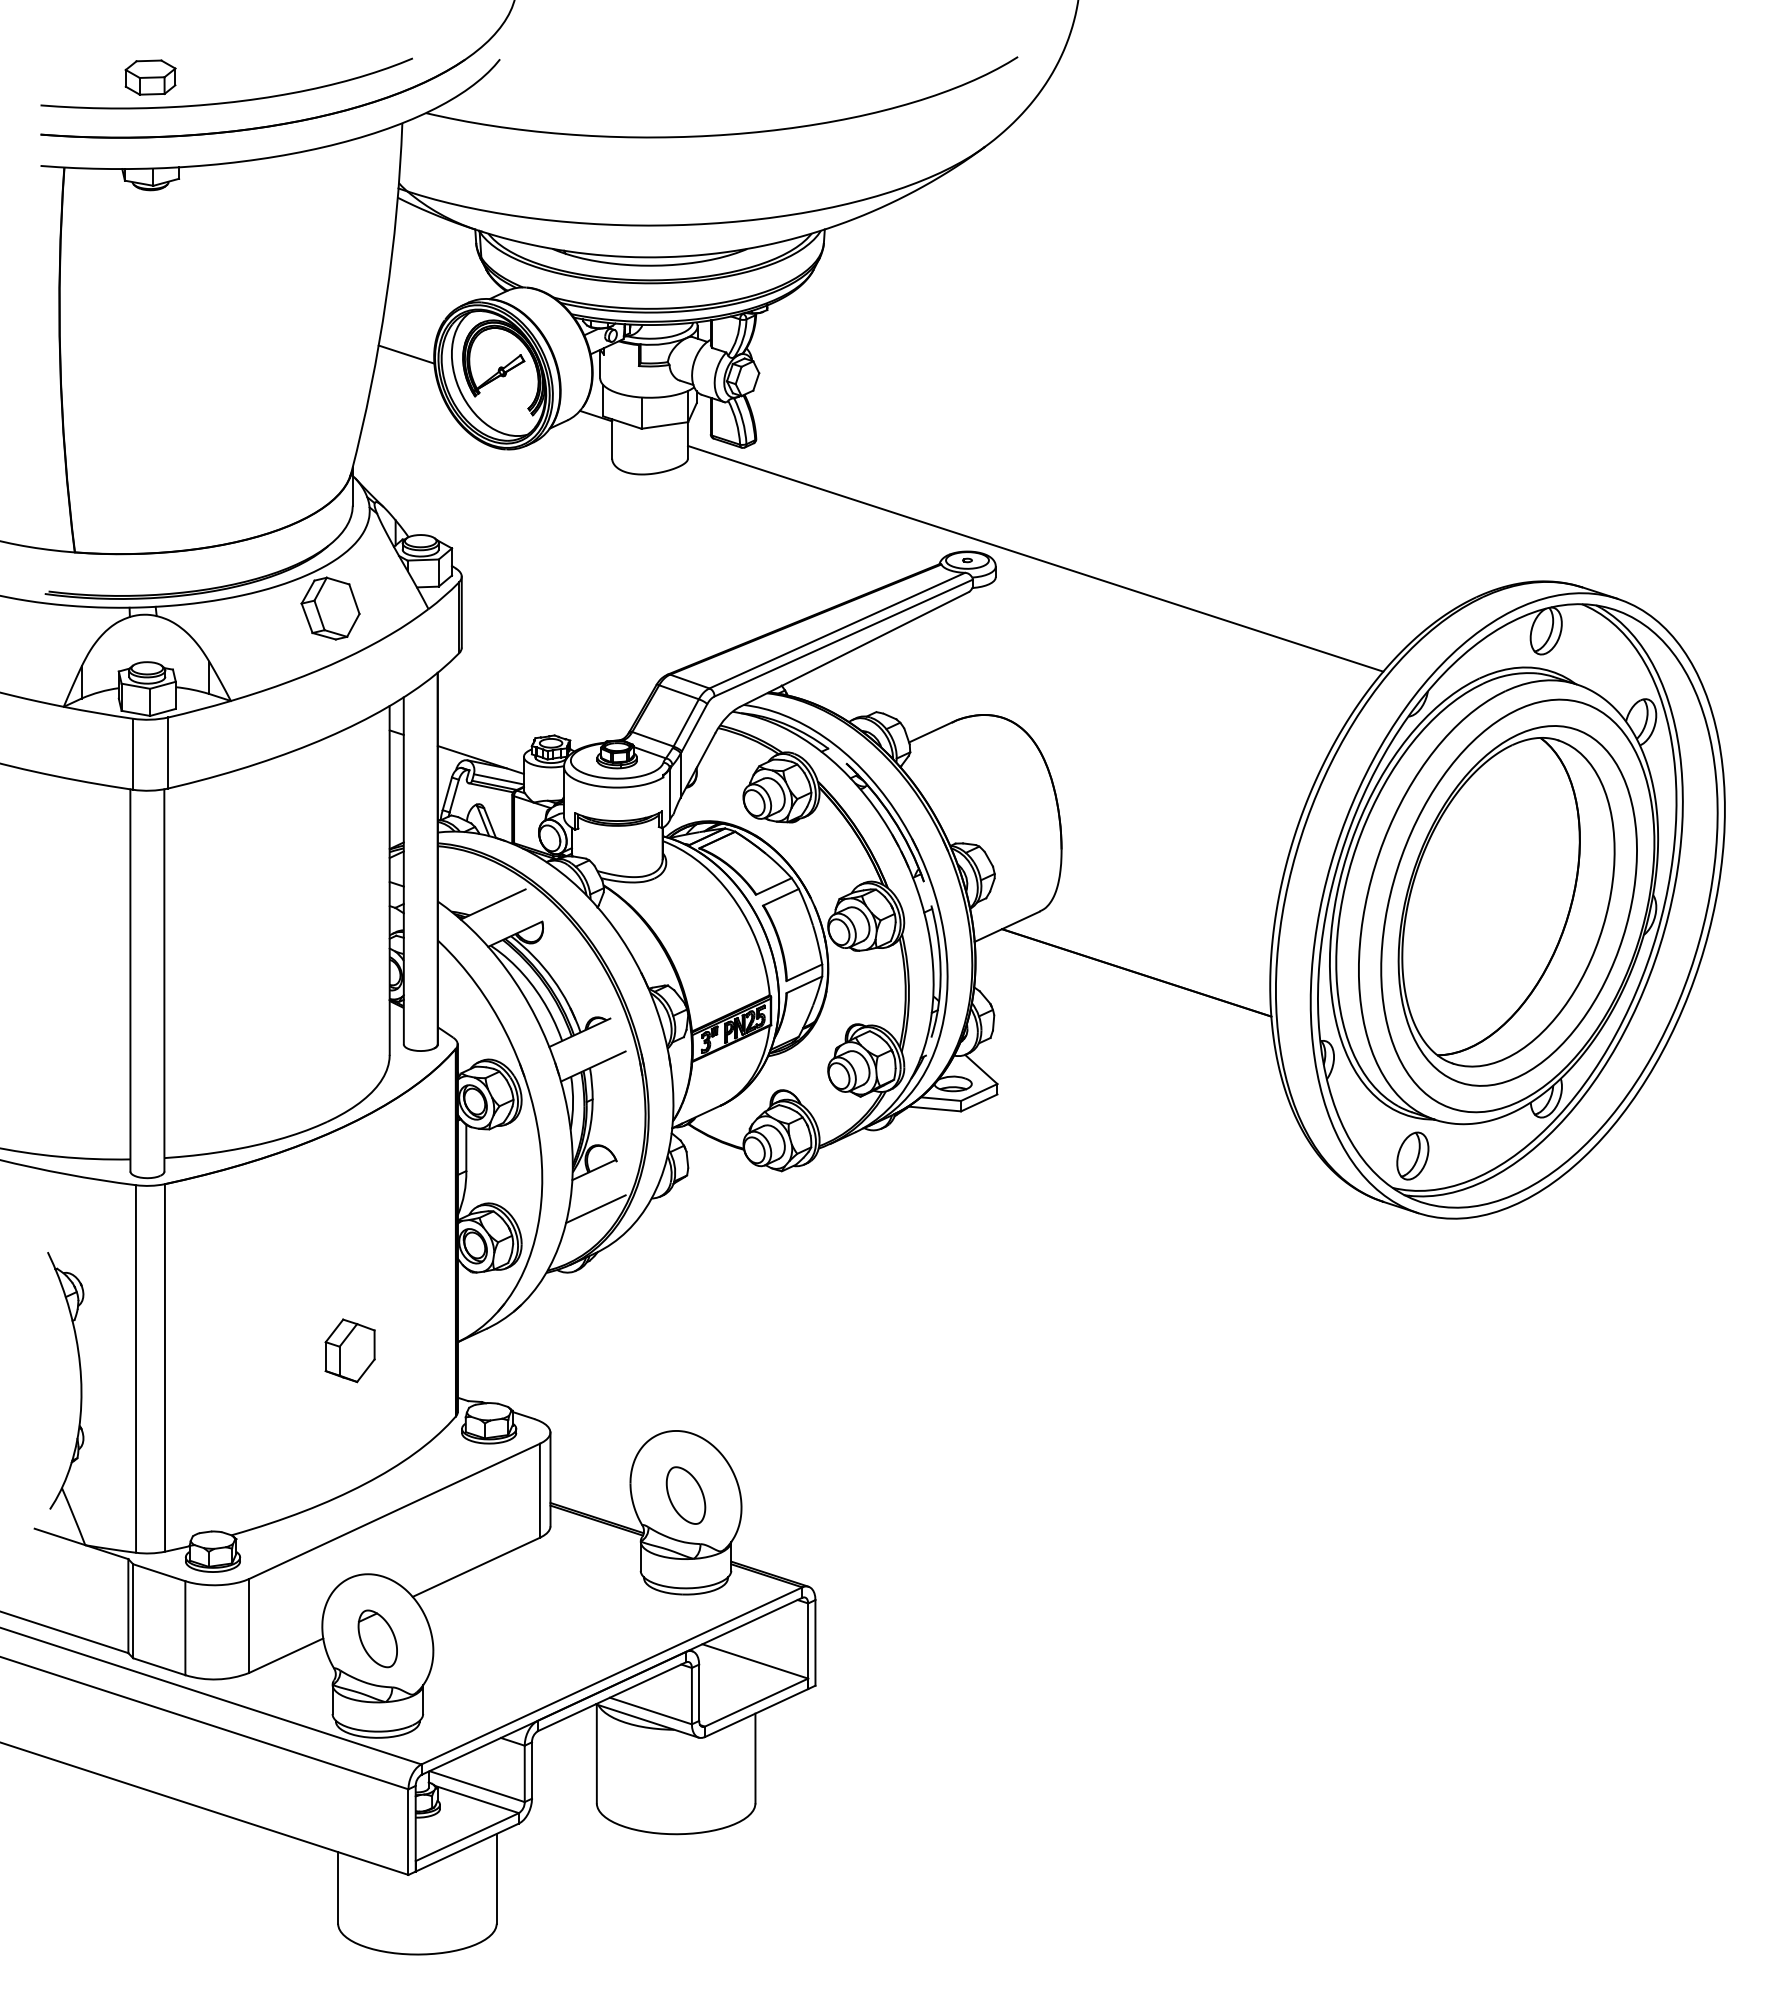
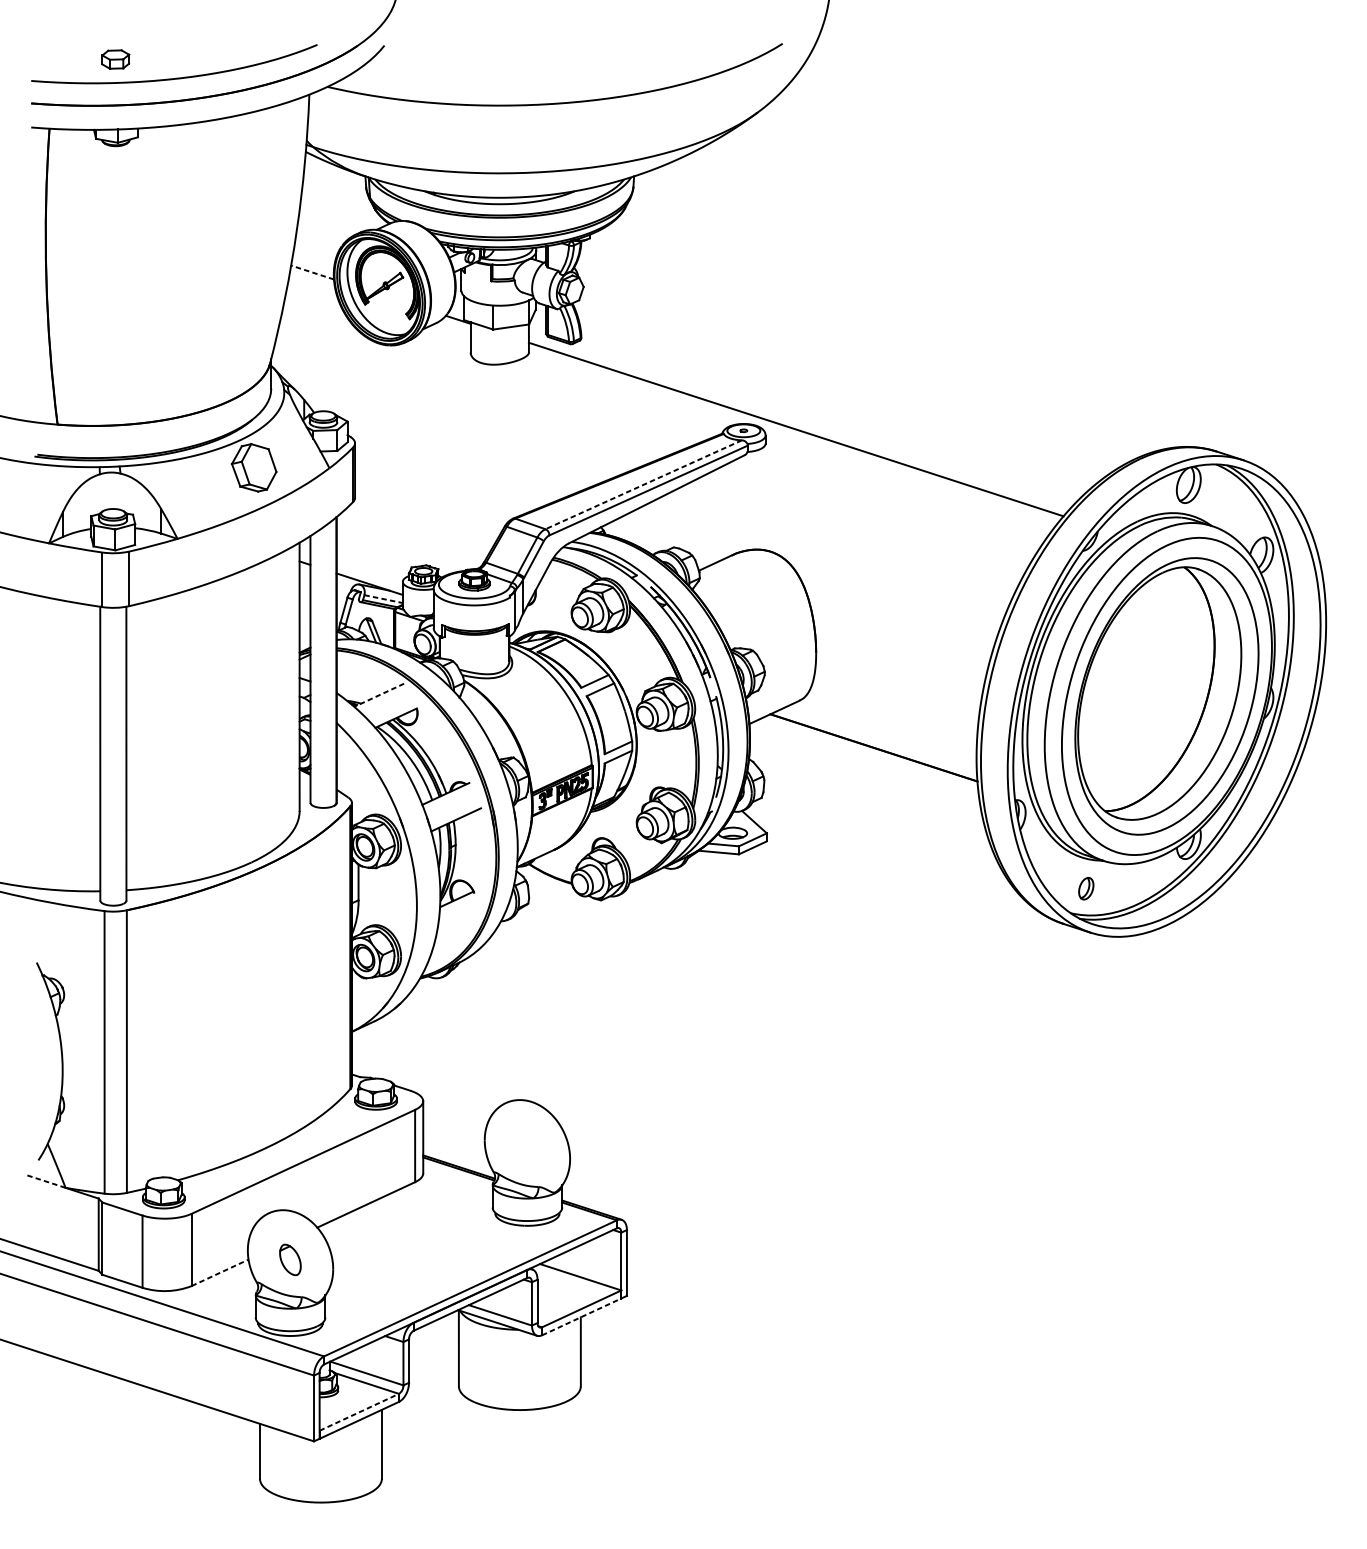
part: (150, 77) -> (115, 59), size x0.7
line: (406, 354) -> (312, 272), solid -> dashed
line: (836, 630) -> (643, 484), solid -> dashed
line: (499, 779) -> (384, 599), solid -> dashed
line: (493, 904) -> (379, 695), solid -> dashed
part: (1412, 1155) -> (1085, 888), size x0.6
line: (595, 1209) -> (457, 929), removed
part: (349, 1350) -> (268, 1038), removed
part: (685, 1495) -> (527, 1149), removed
line: (59, 1536) -> (45, 1181), solid -> dashed
part: (377, 1638) -> (290, 1259), size x0.7
line: (286, 1655) -> (220, 1272), solid -> dashed
line: (756, 1713) -> (581, 1317), solid -> dashed
line: (467, 1837) -> (359, 1412), solid -> dashed

